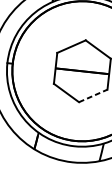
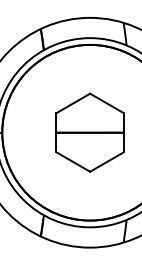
line: (93, 96) -> (107, 162), dashed -> solid

